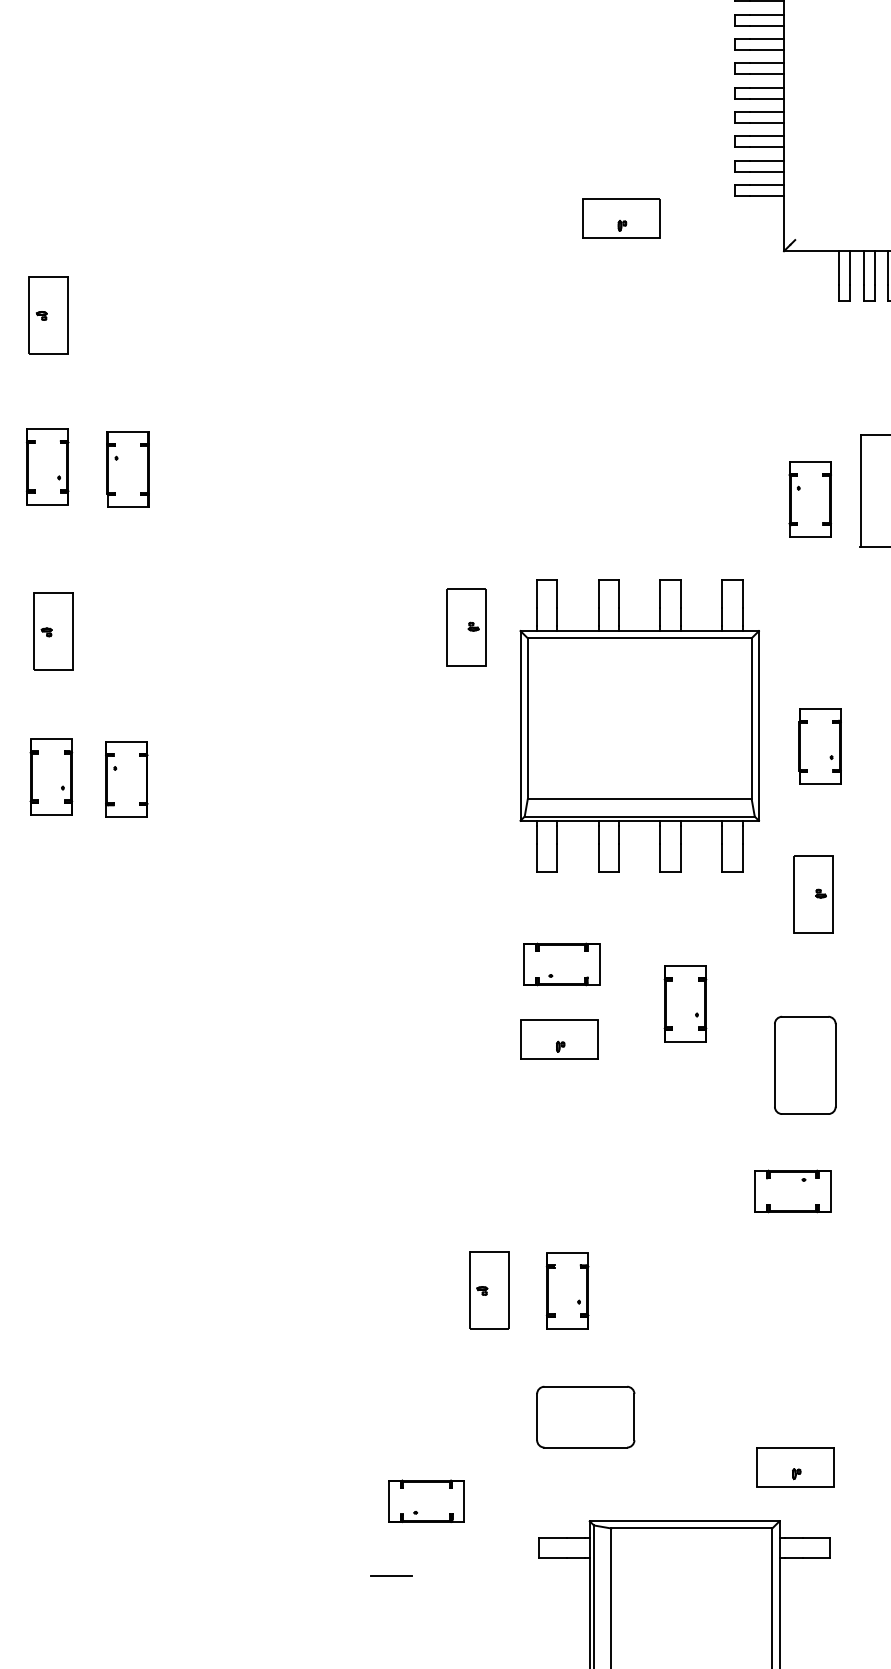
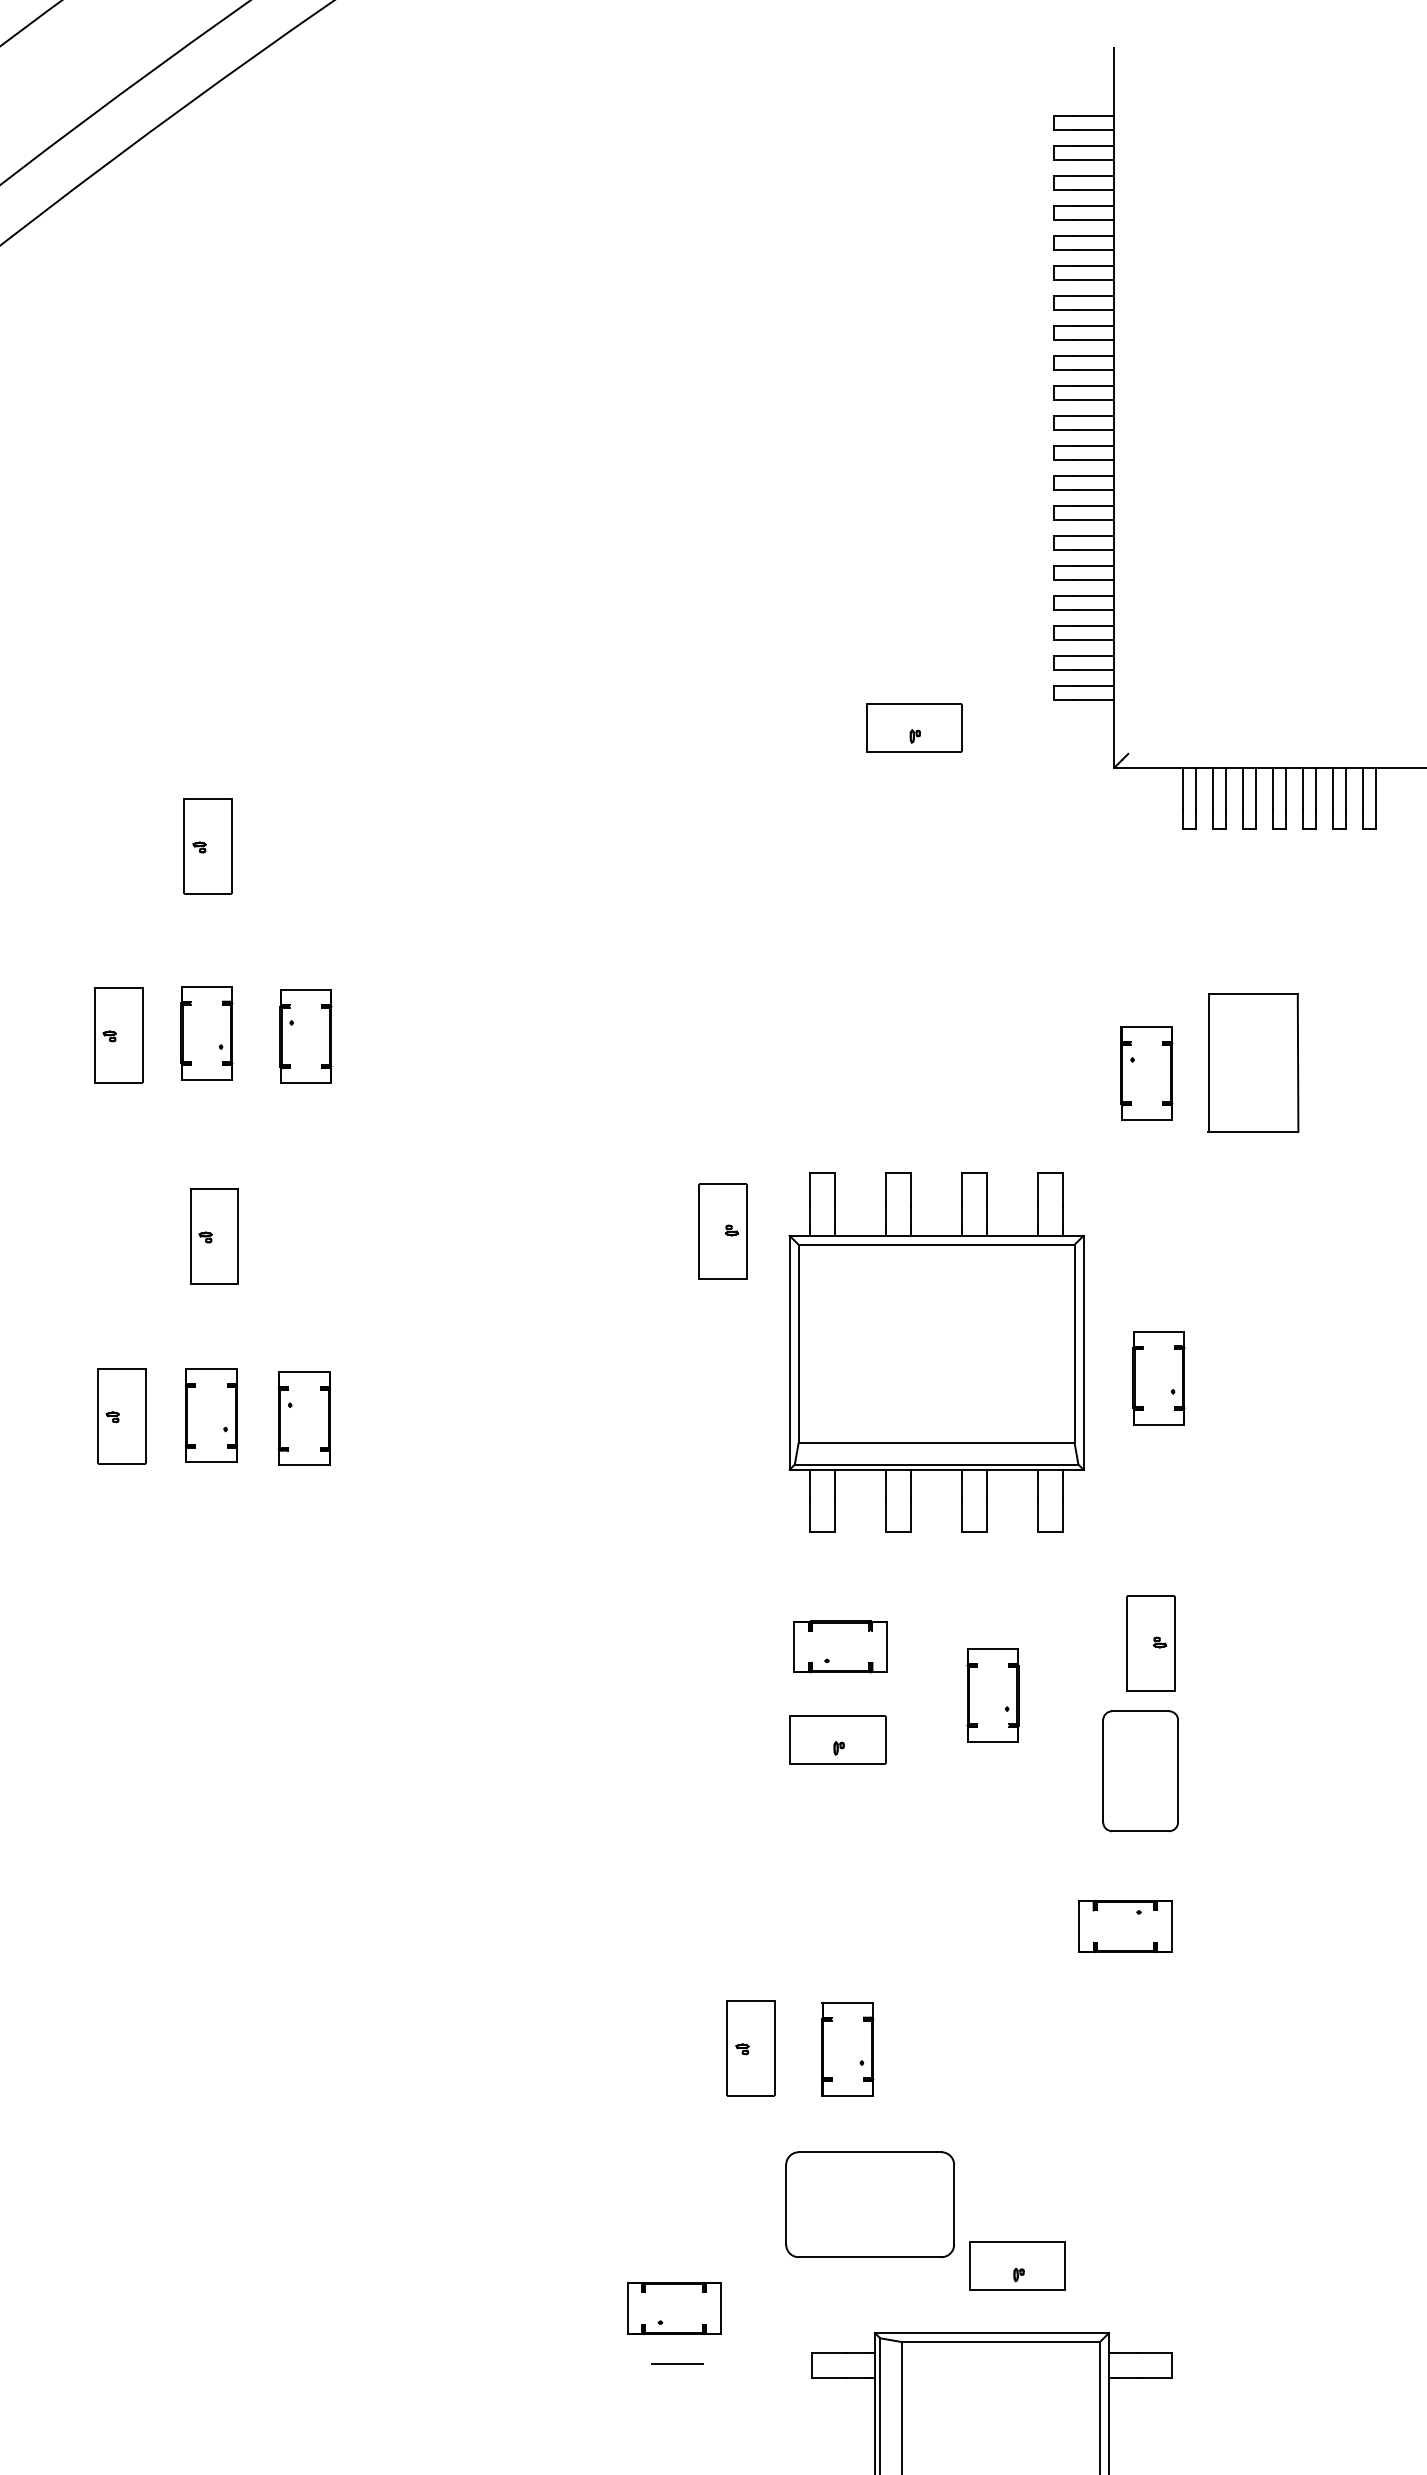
part: (813, 894) -> (1150, 1643), moved
part: (585, 1416) -> (869, 2204), size x1.4
part: (795, 1466) -> (1017, 2265), moved
line: (391, 1575) -> (677, 2363), moved

